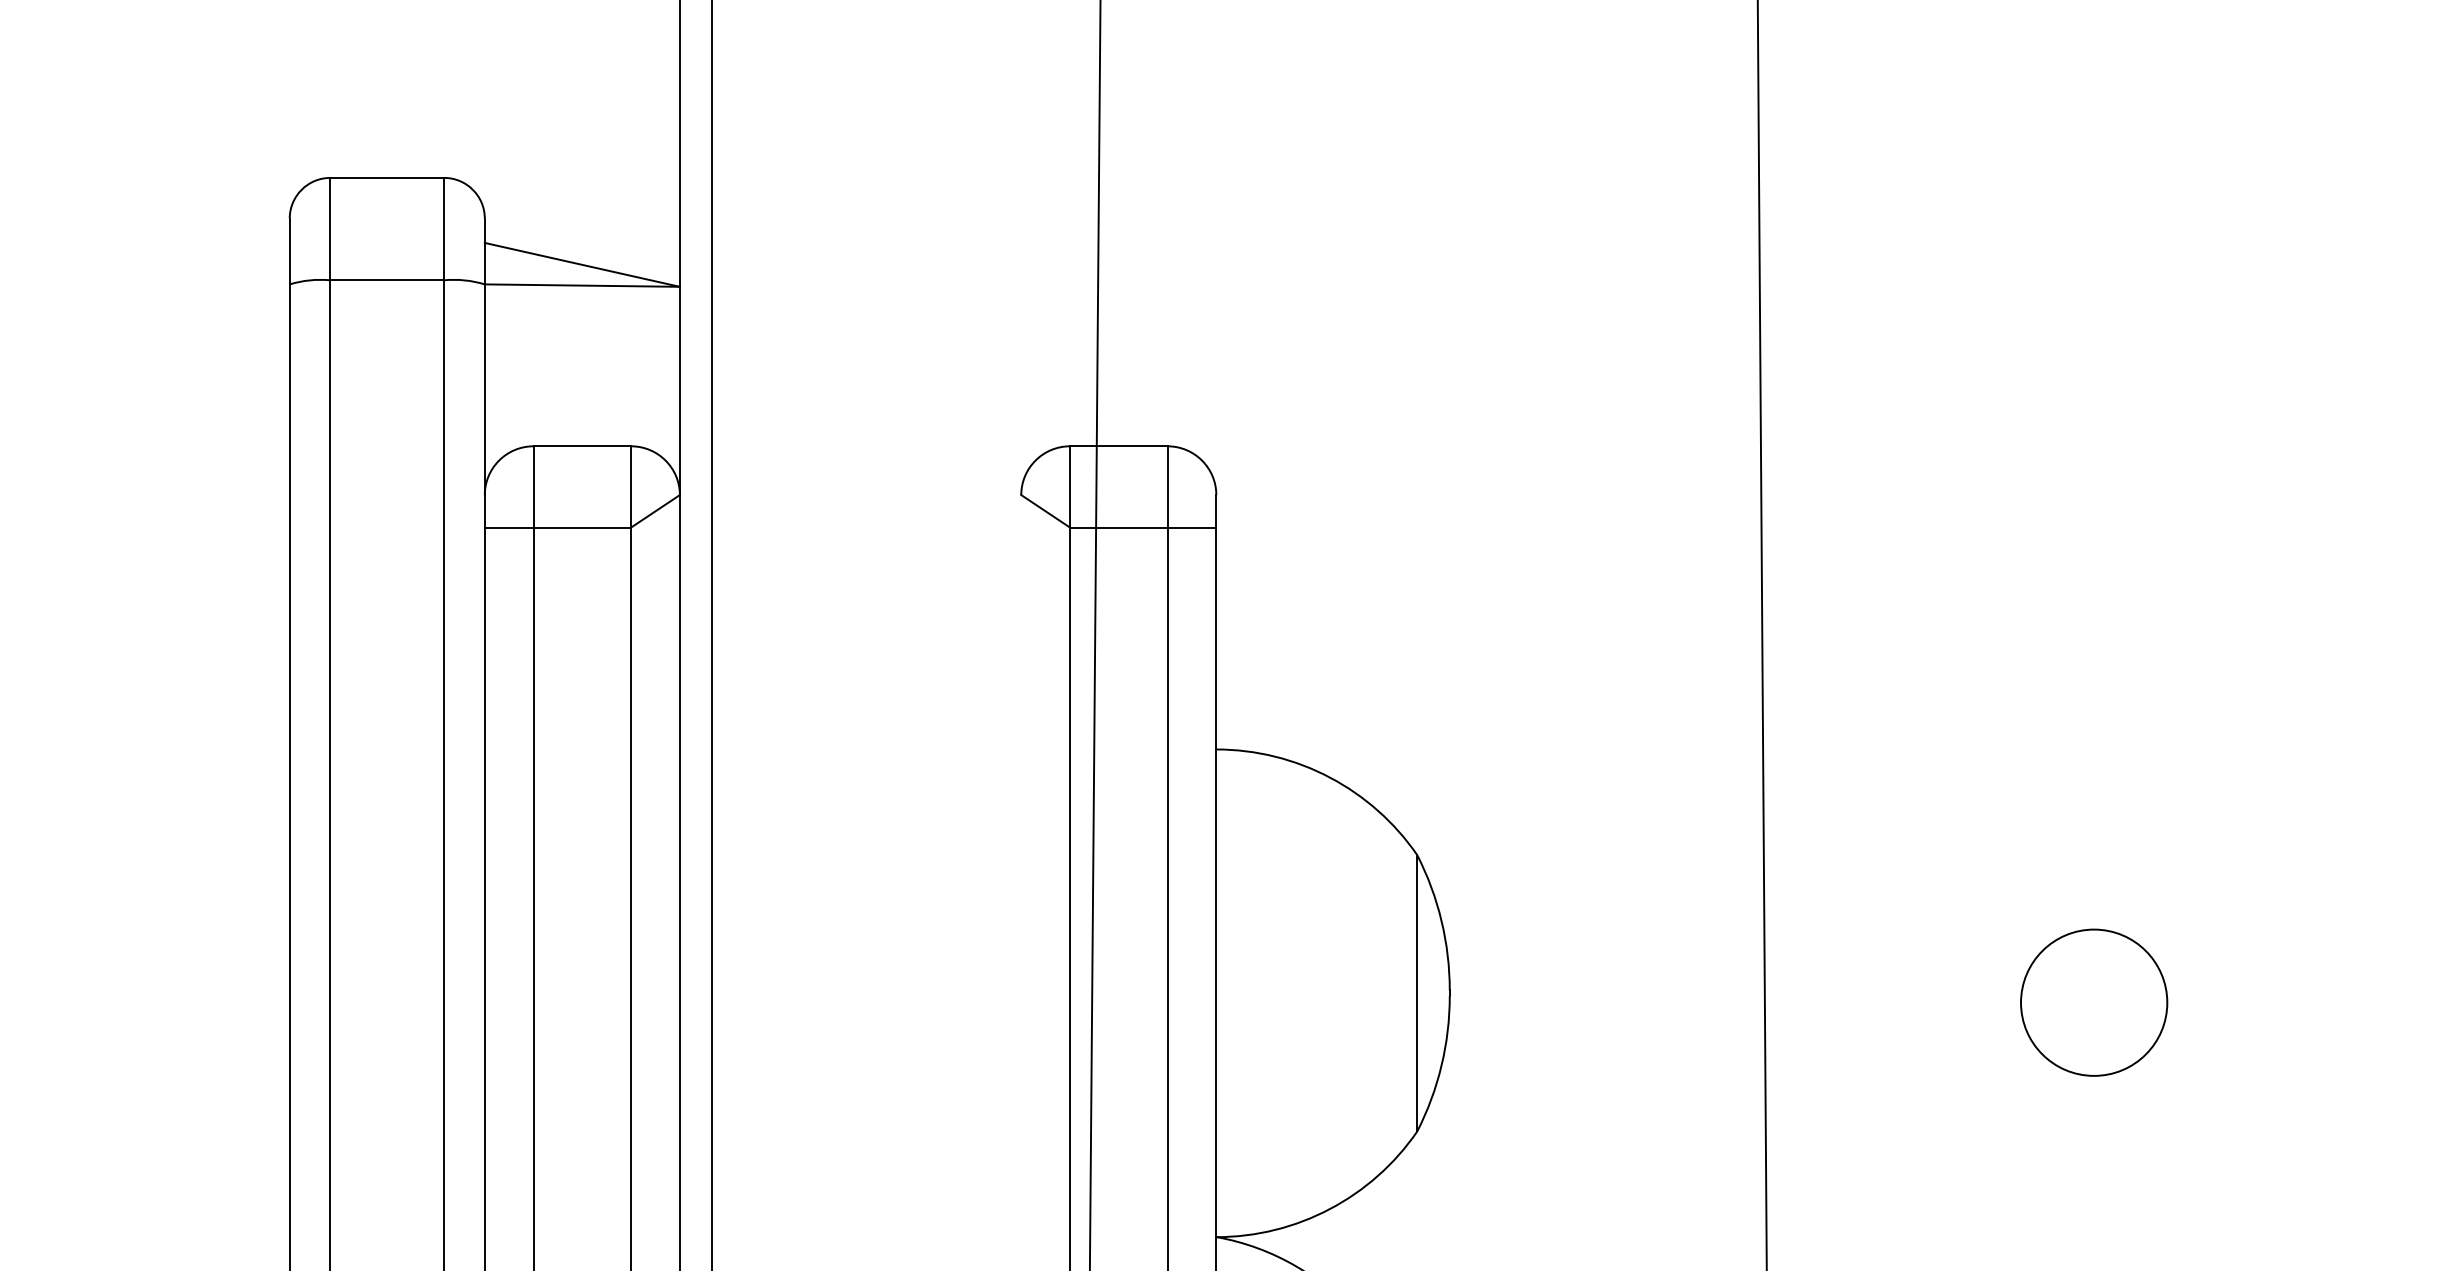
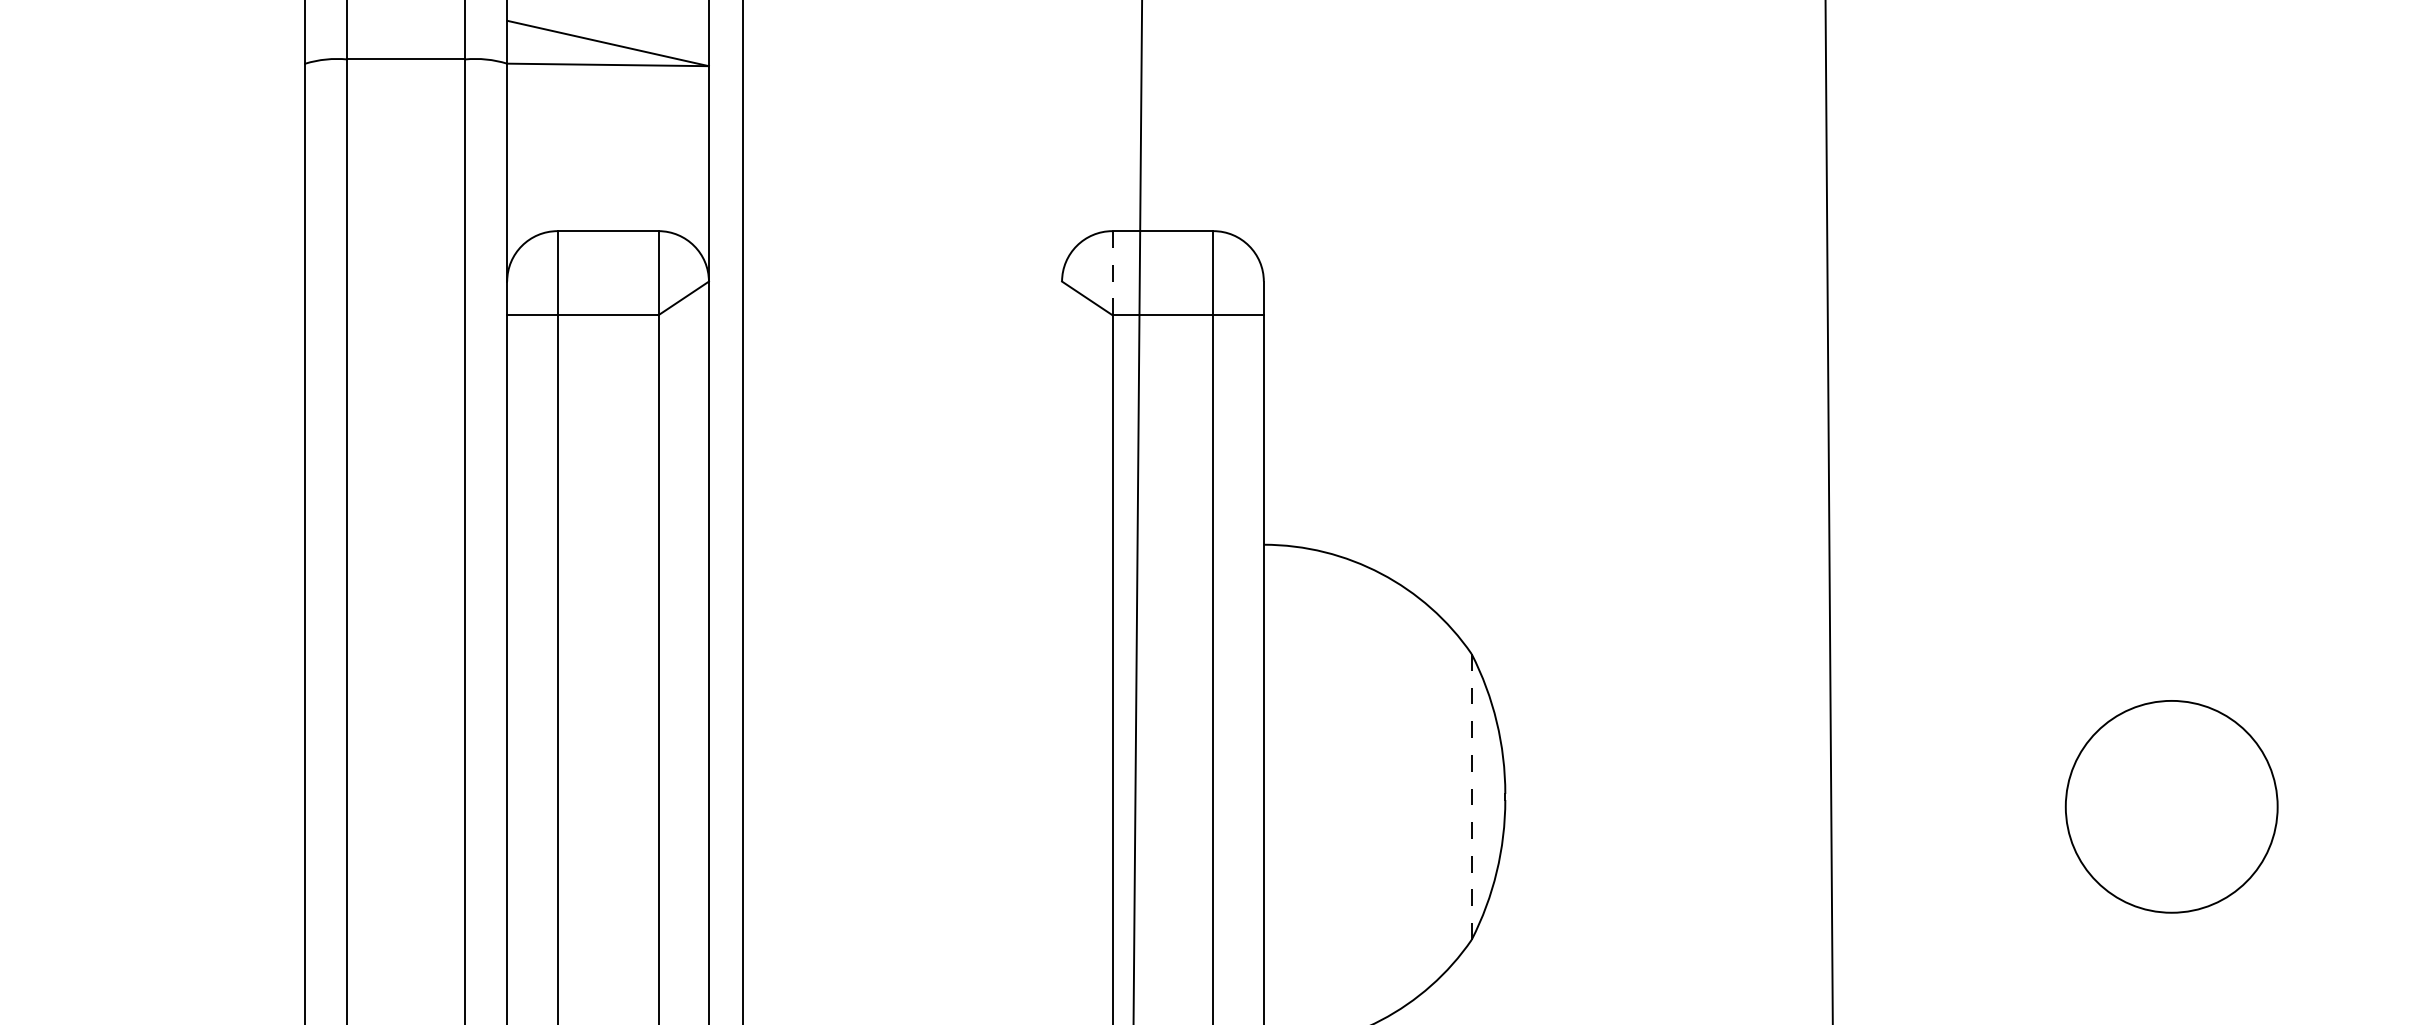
line: (1070, 486) -> (1112, 272), solid -> dashed
line: (1417, 993) -> (1471, 797), solid -> dashed
circle: (2094, 1002) -> (2172, 806), size x1.4

